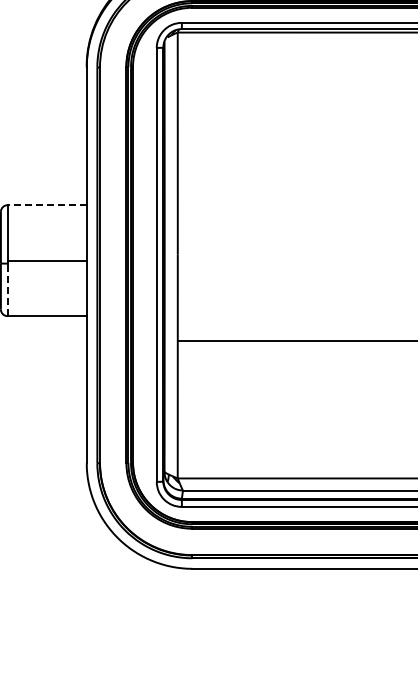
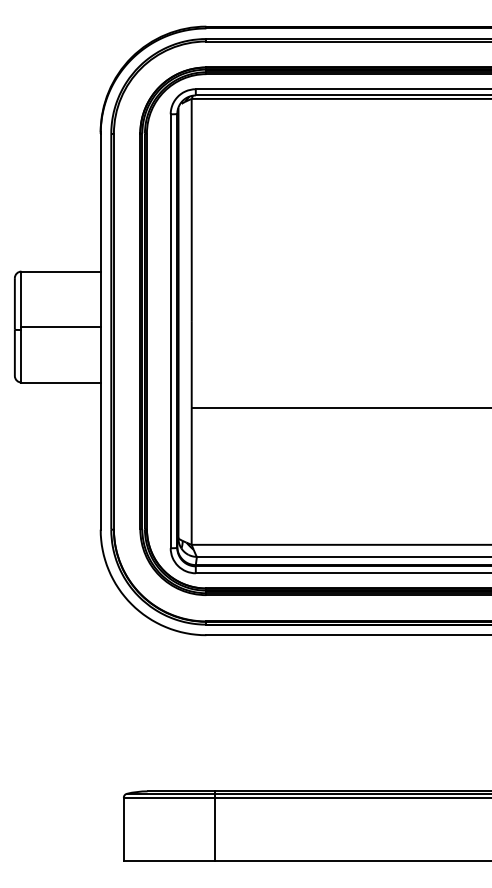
line: (47, 205) -> (61, 271), dashed -> solid
line: (7, 289) -> (21, 355), dashed -> solid

